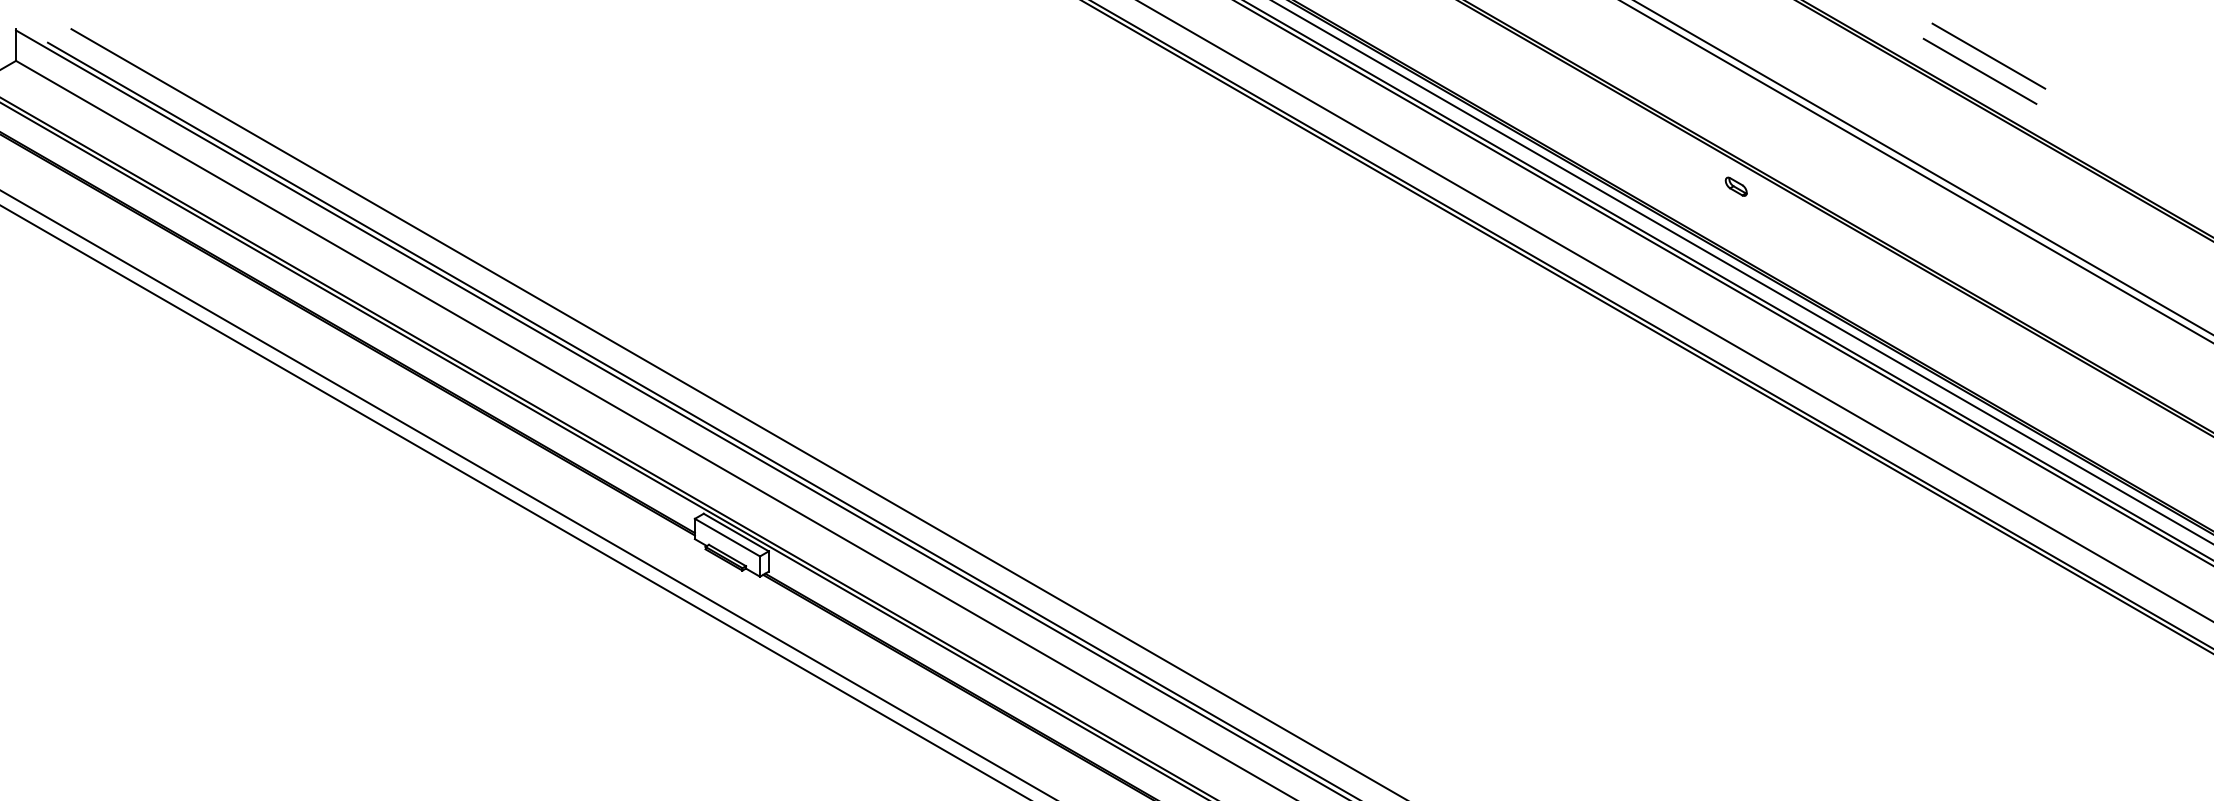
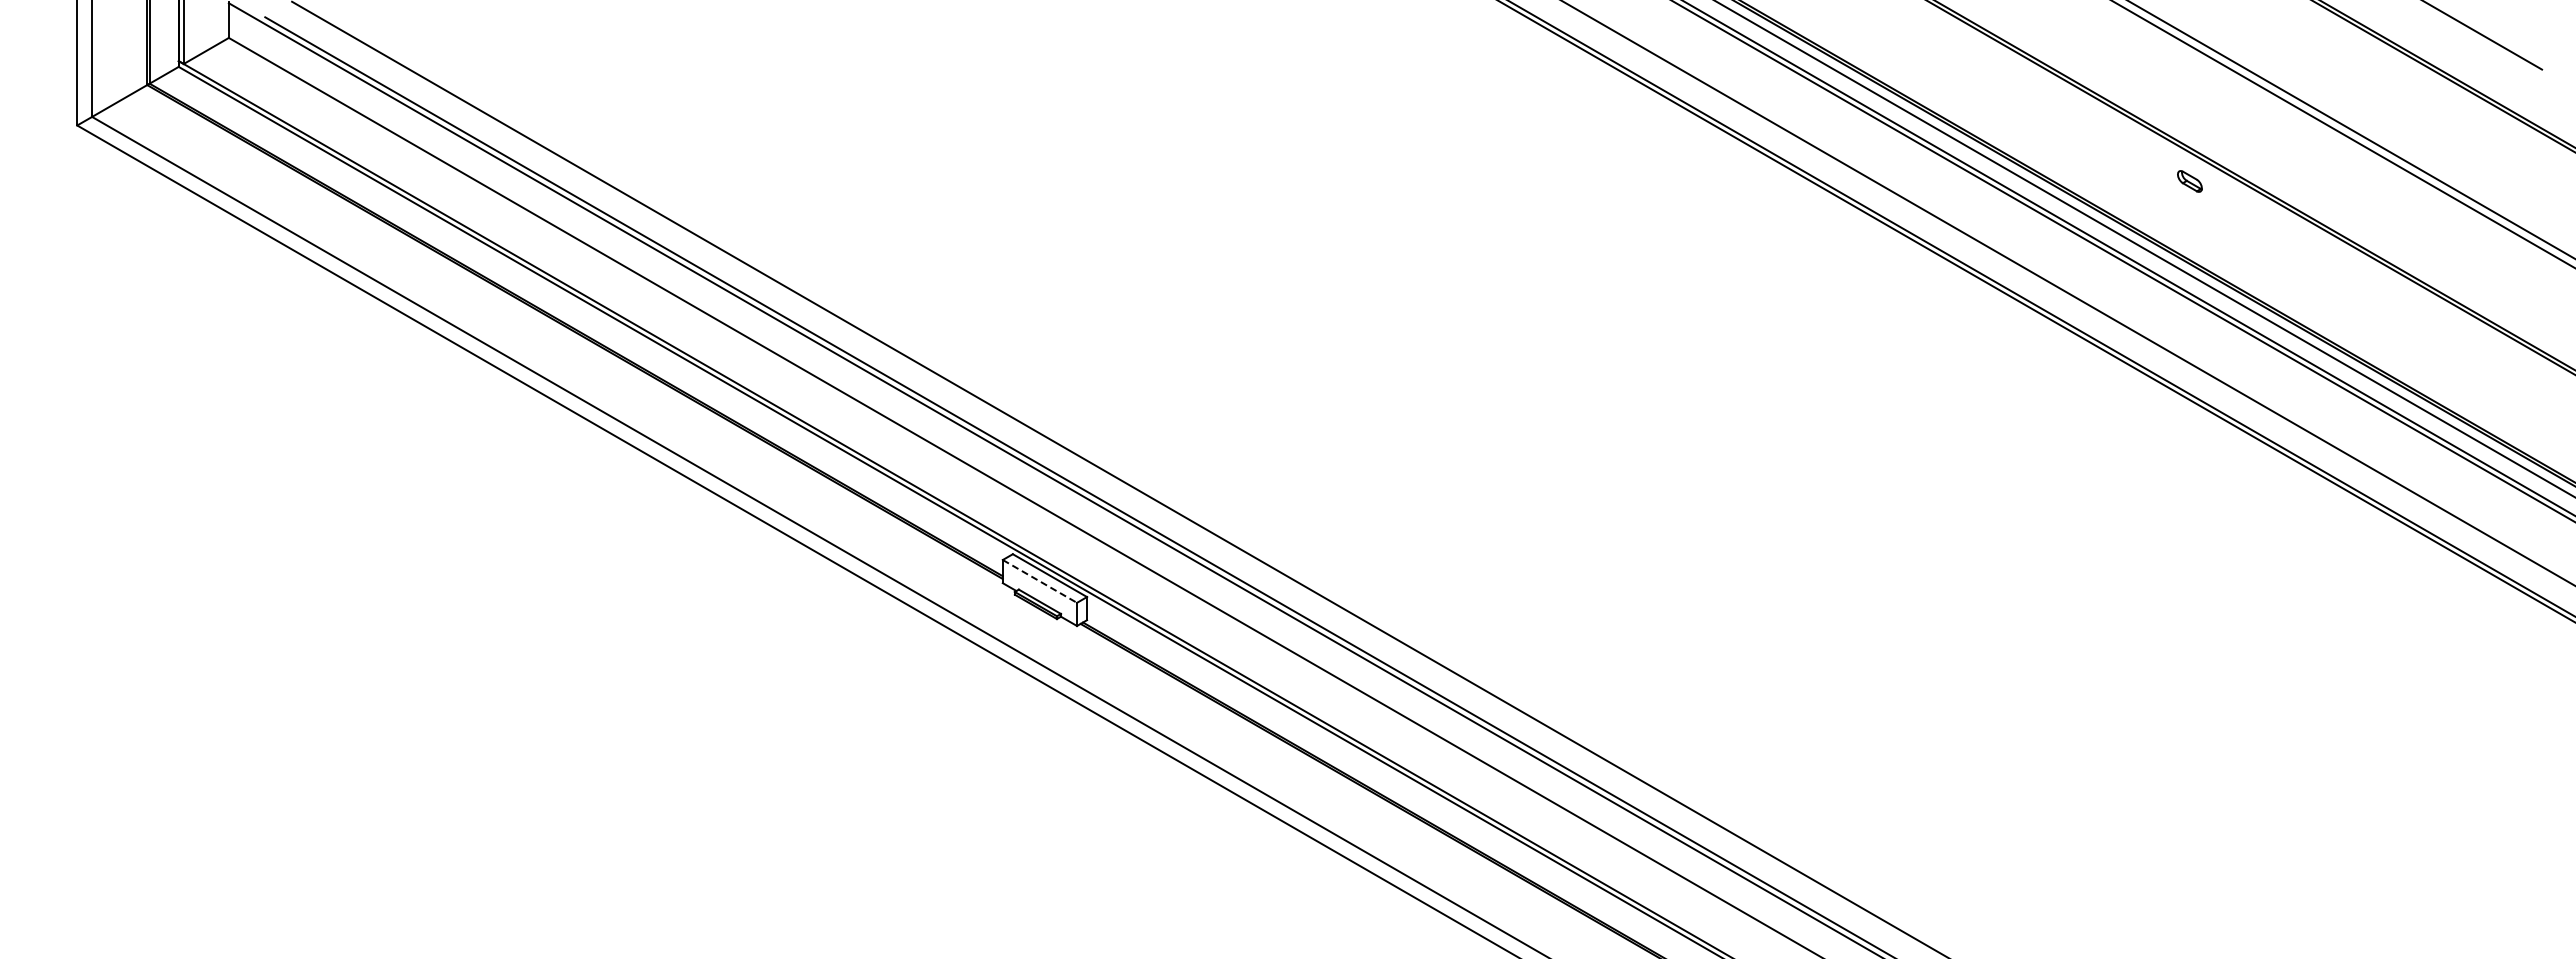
line: (1979, 71) -> (2467, 49), removed
line: (727, 537) -> (1039, 581), solid -> dashed

